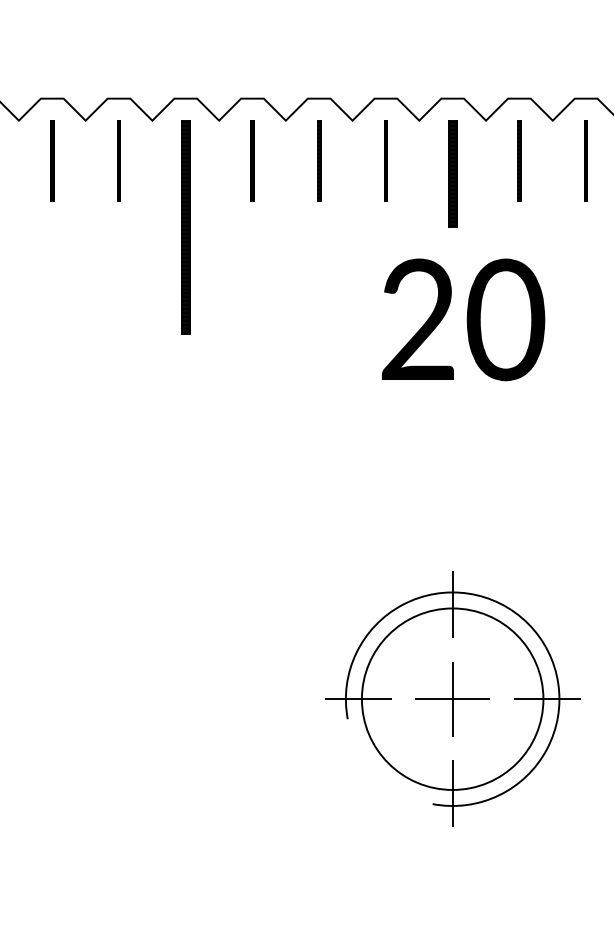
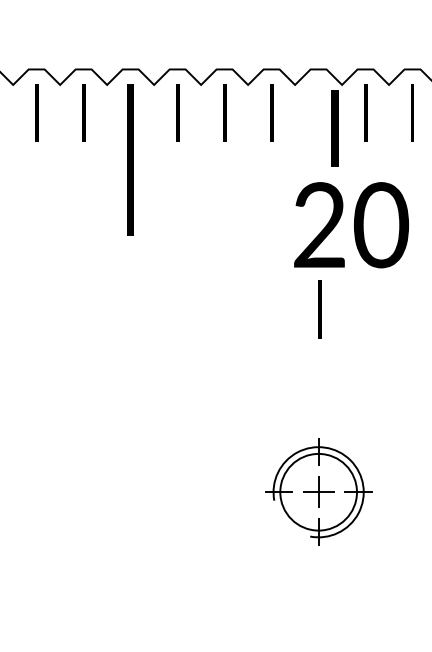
part: (452, 173) -> (334, 127), moved
text: (463, 319) -> (351, 224), moved
line: (454, 439) -> (319, 309), added
part: (452, 698) -> (318, 491), size x0.6

